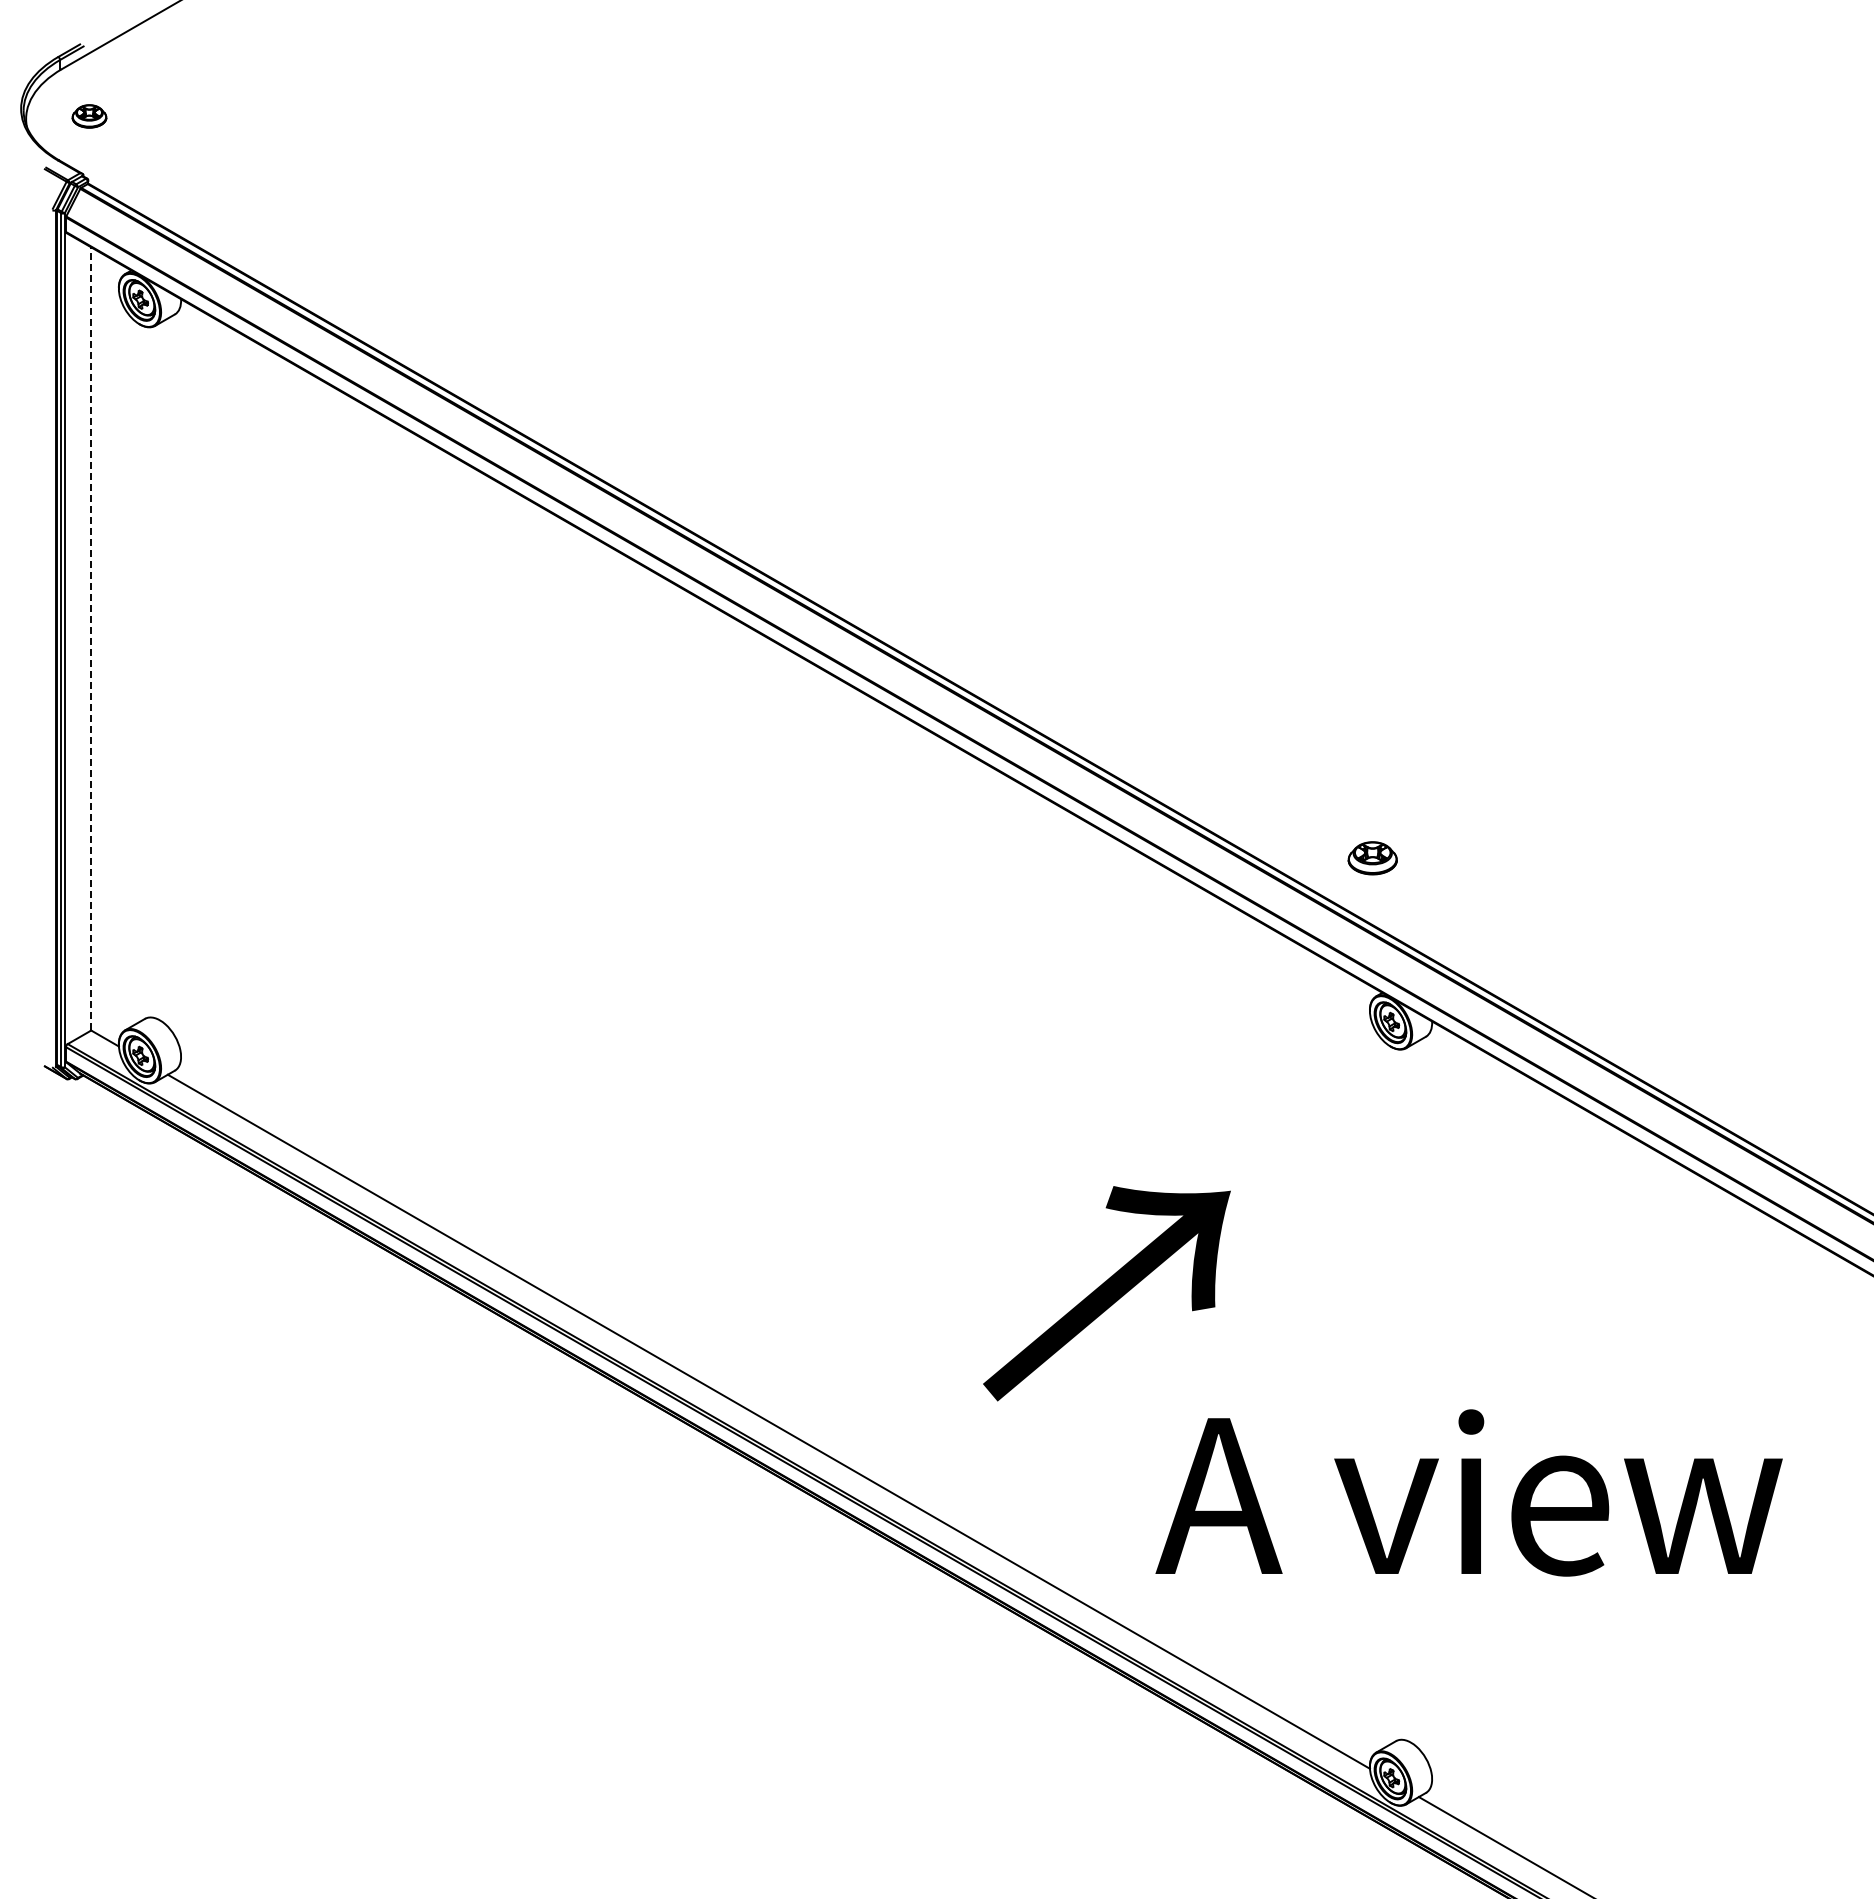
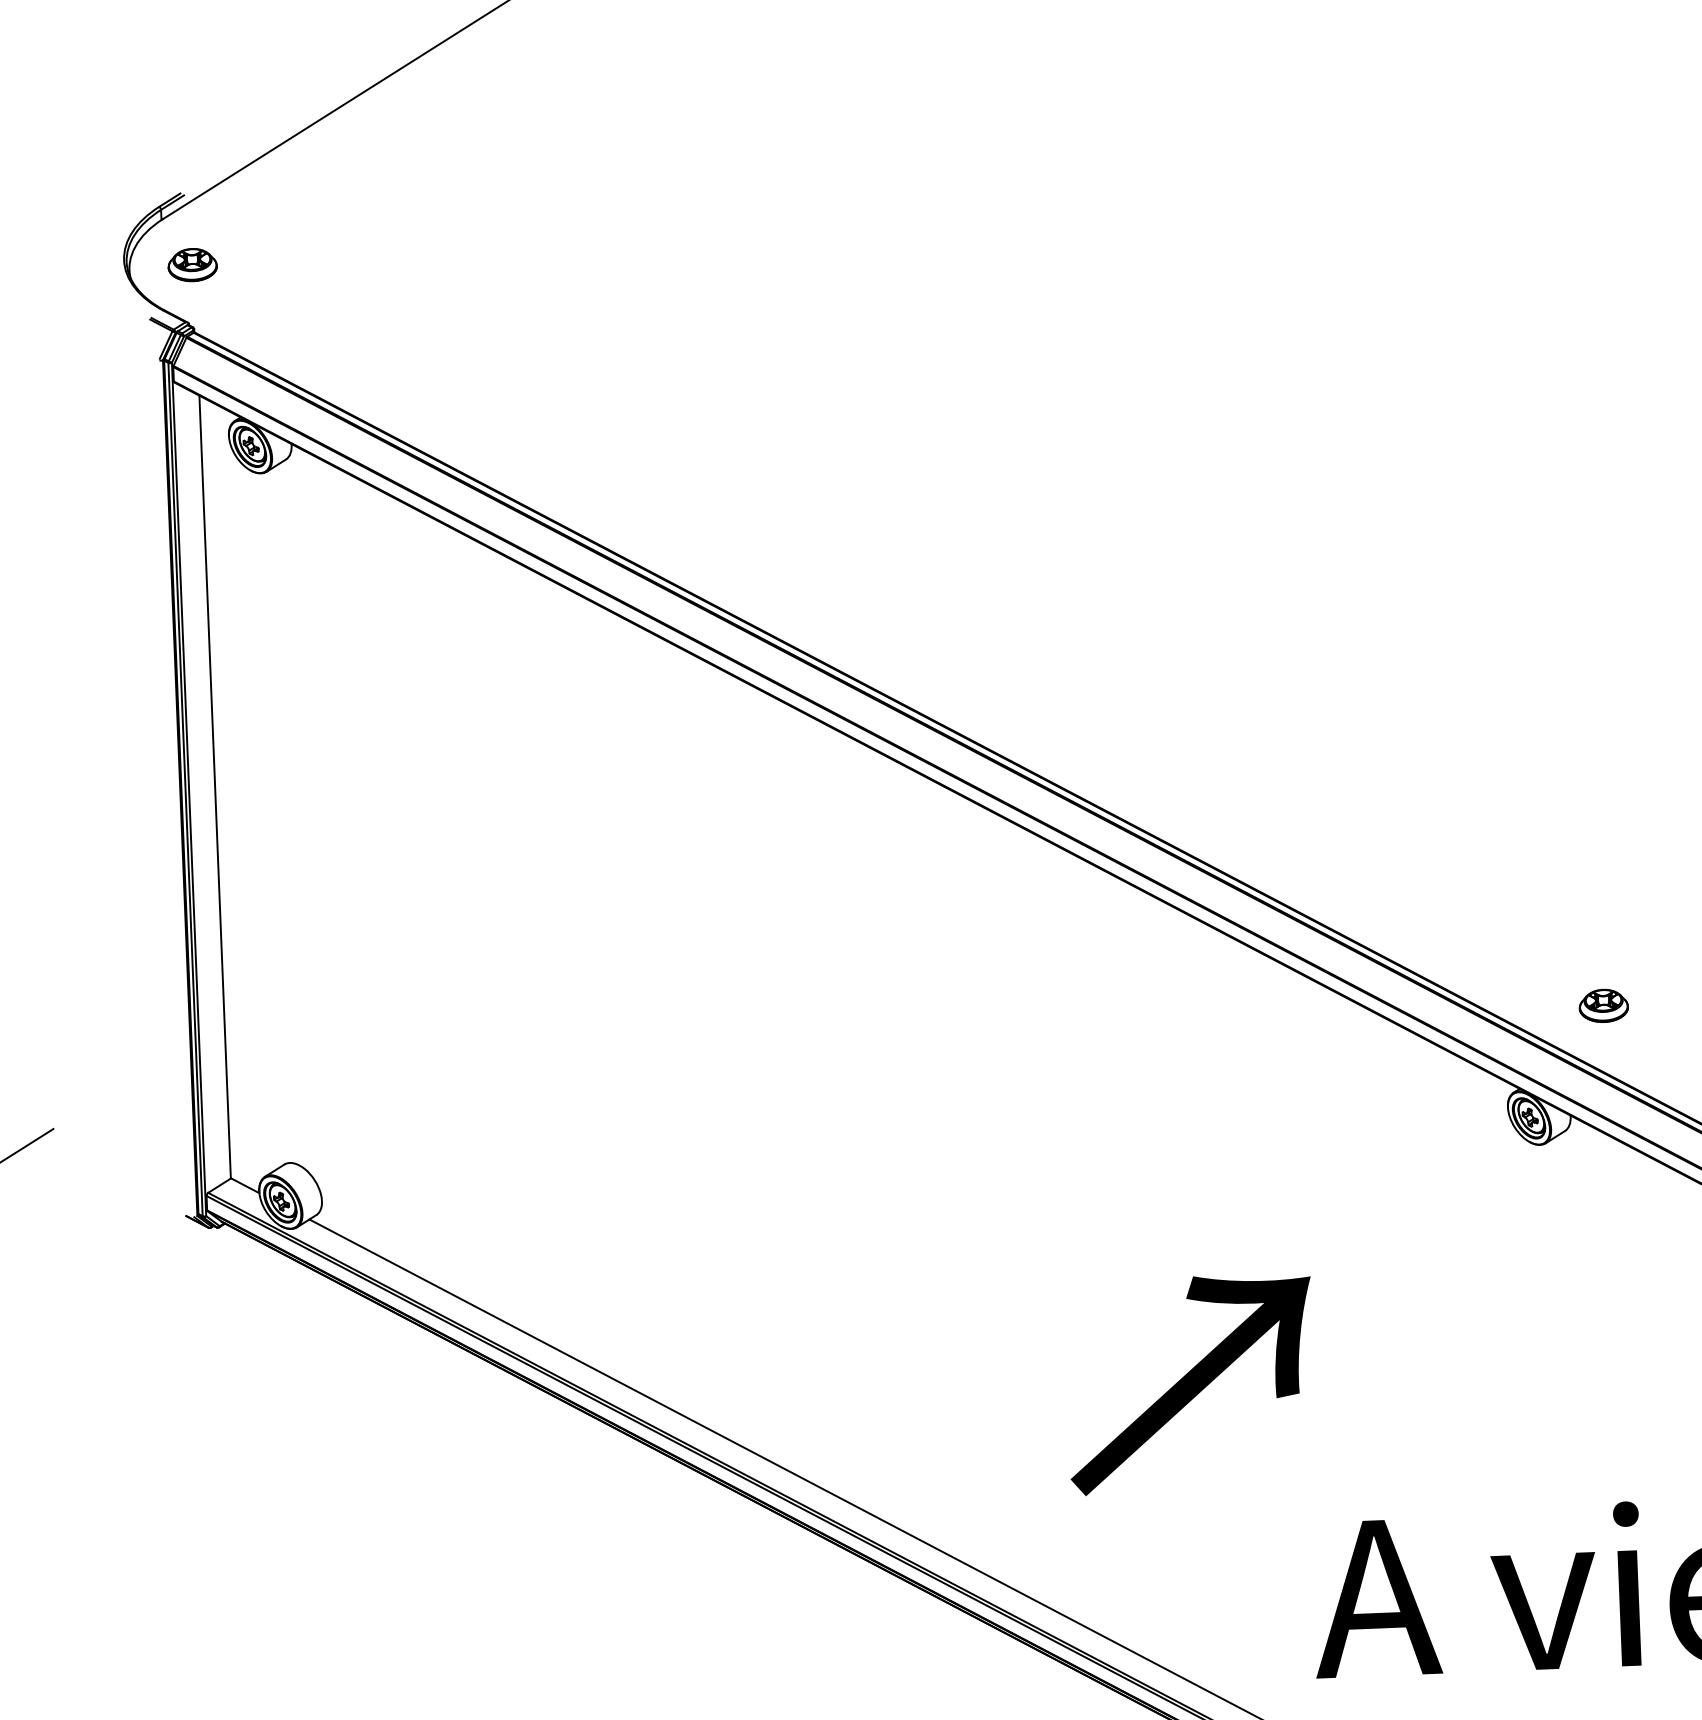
part: (89, 116) -> (192, 265), size x1.43
line: (90, 638) -> (214, 786), dashed -> solid
part: (1372, 858) -> (1603, 1006), moved
text: (1106, 1293) -> (1190, 1384), moved

